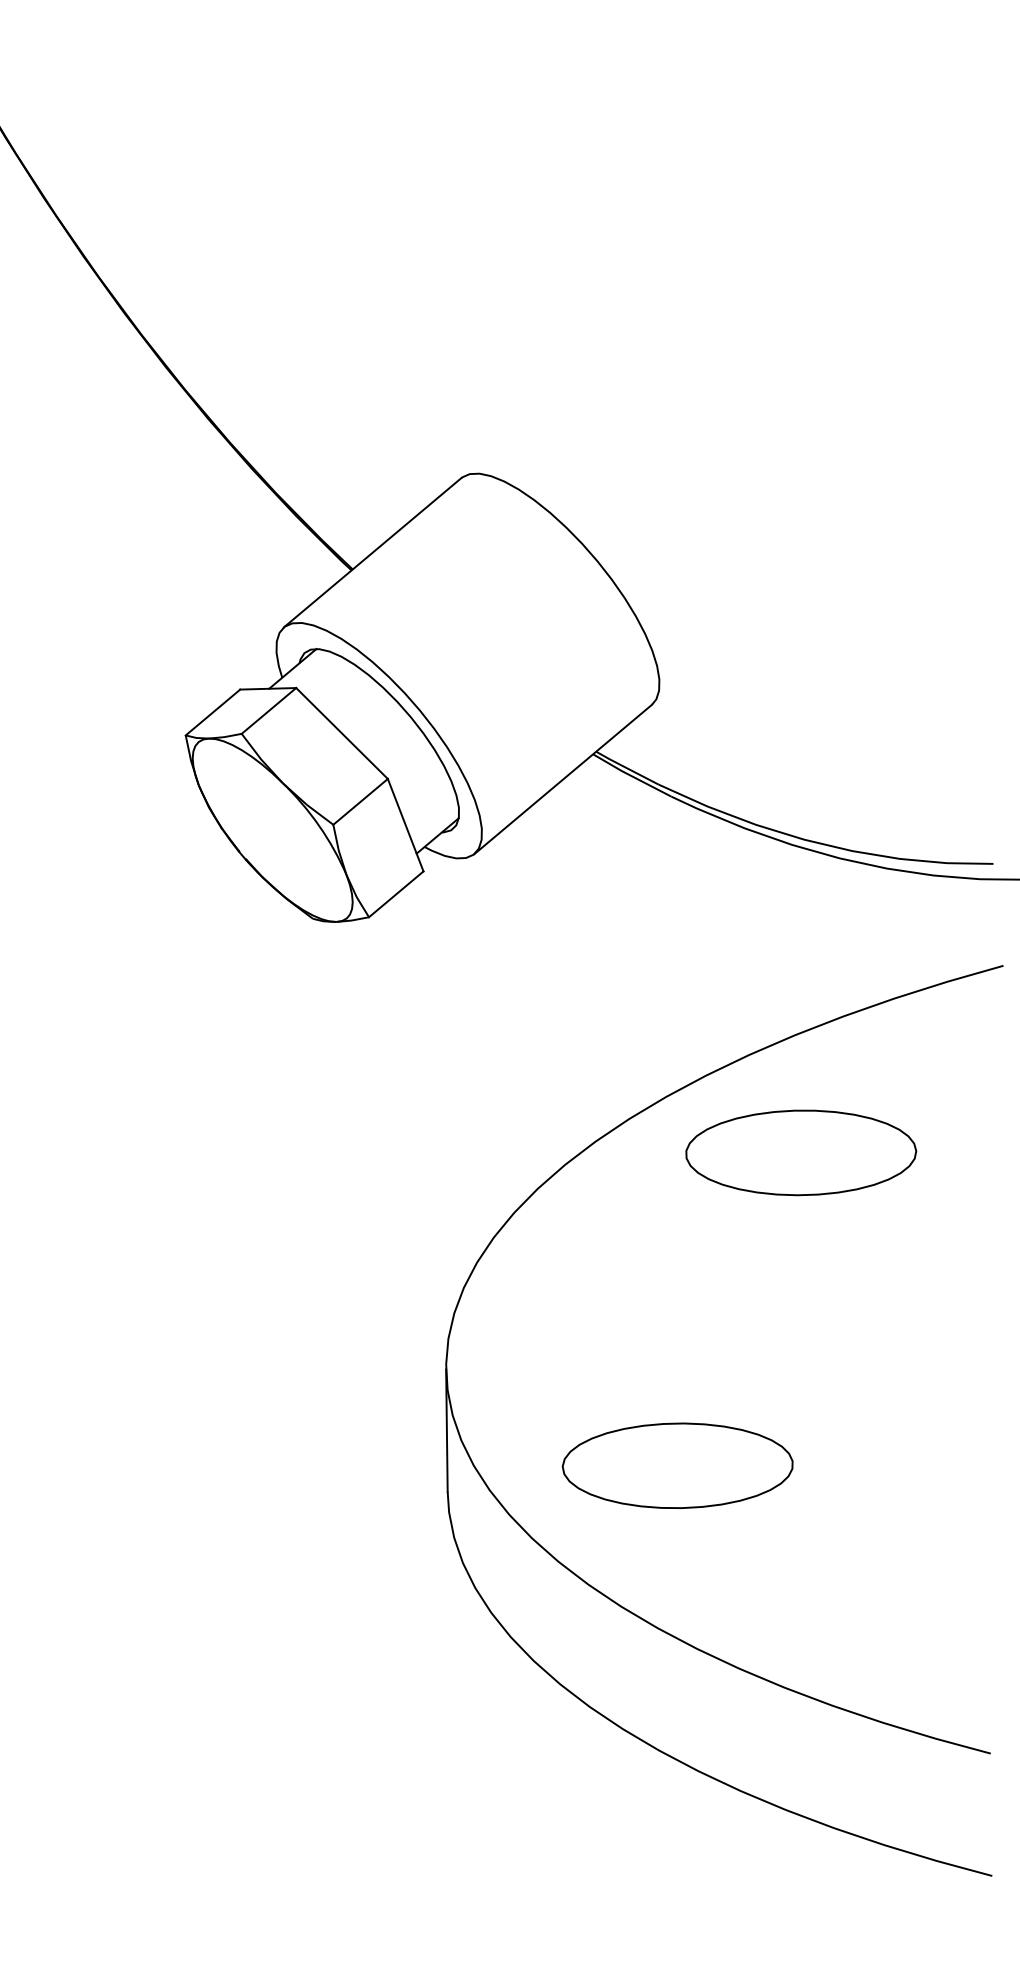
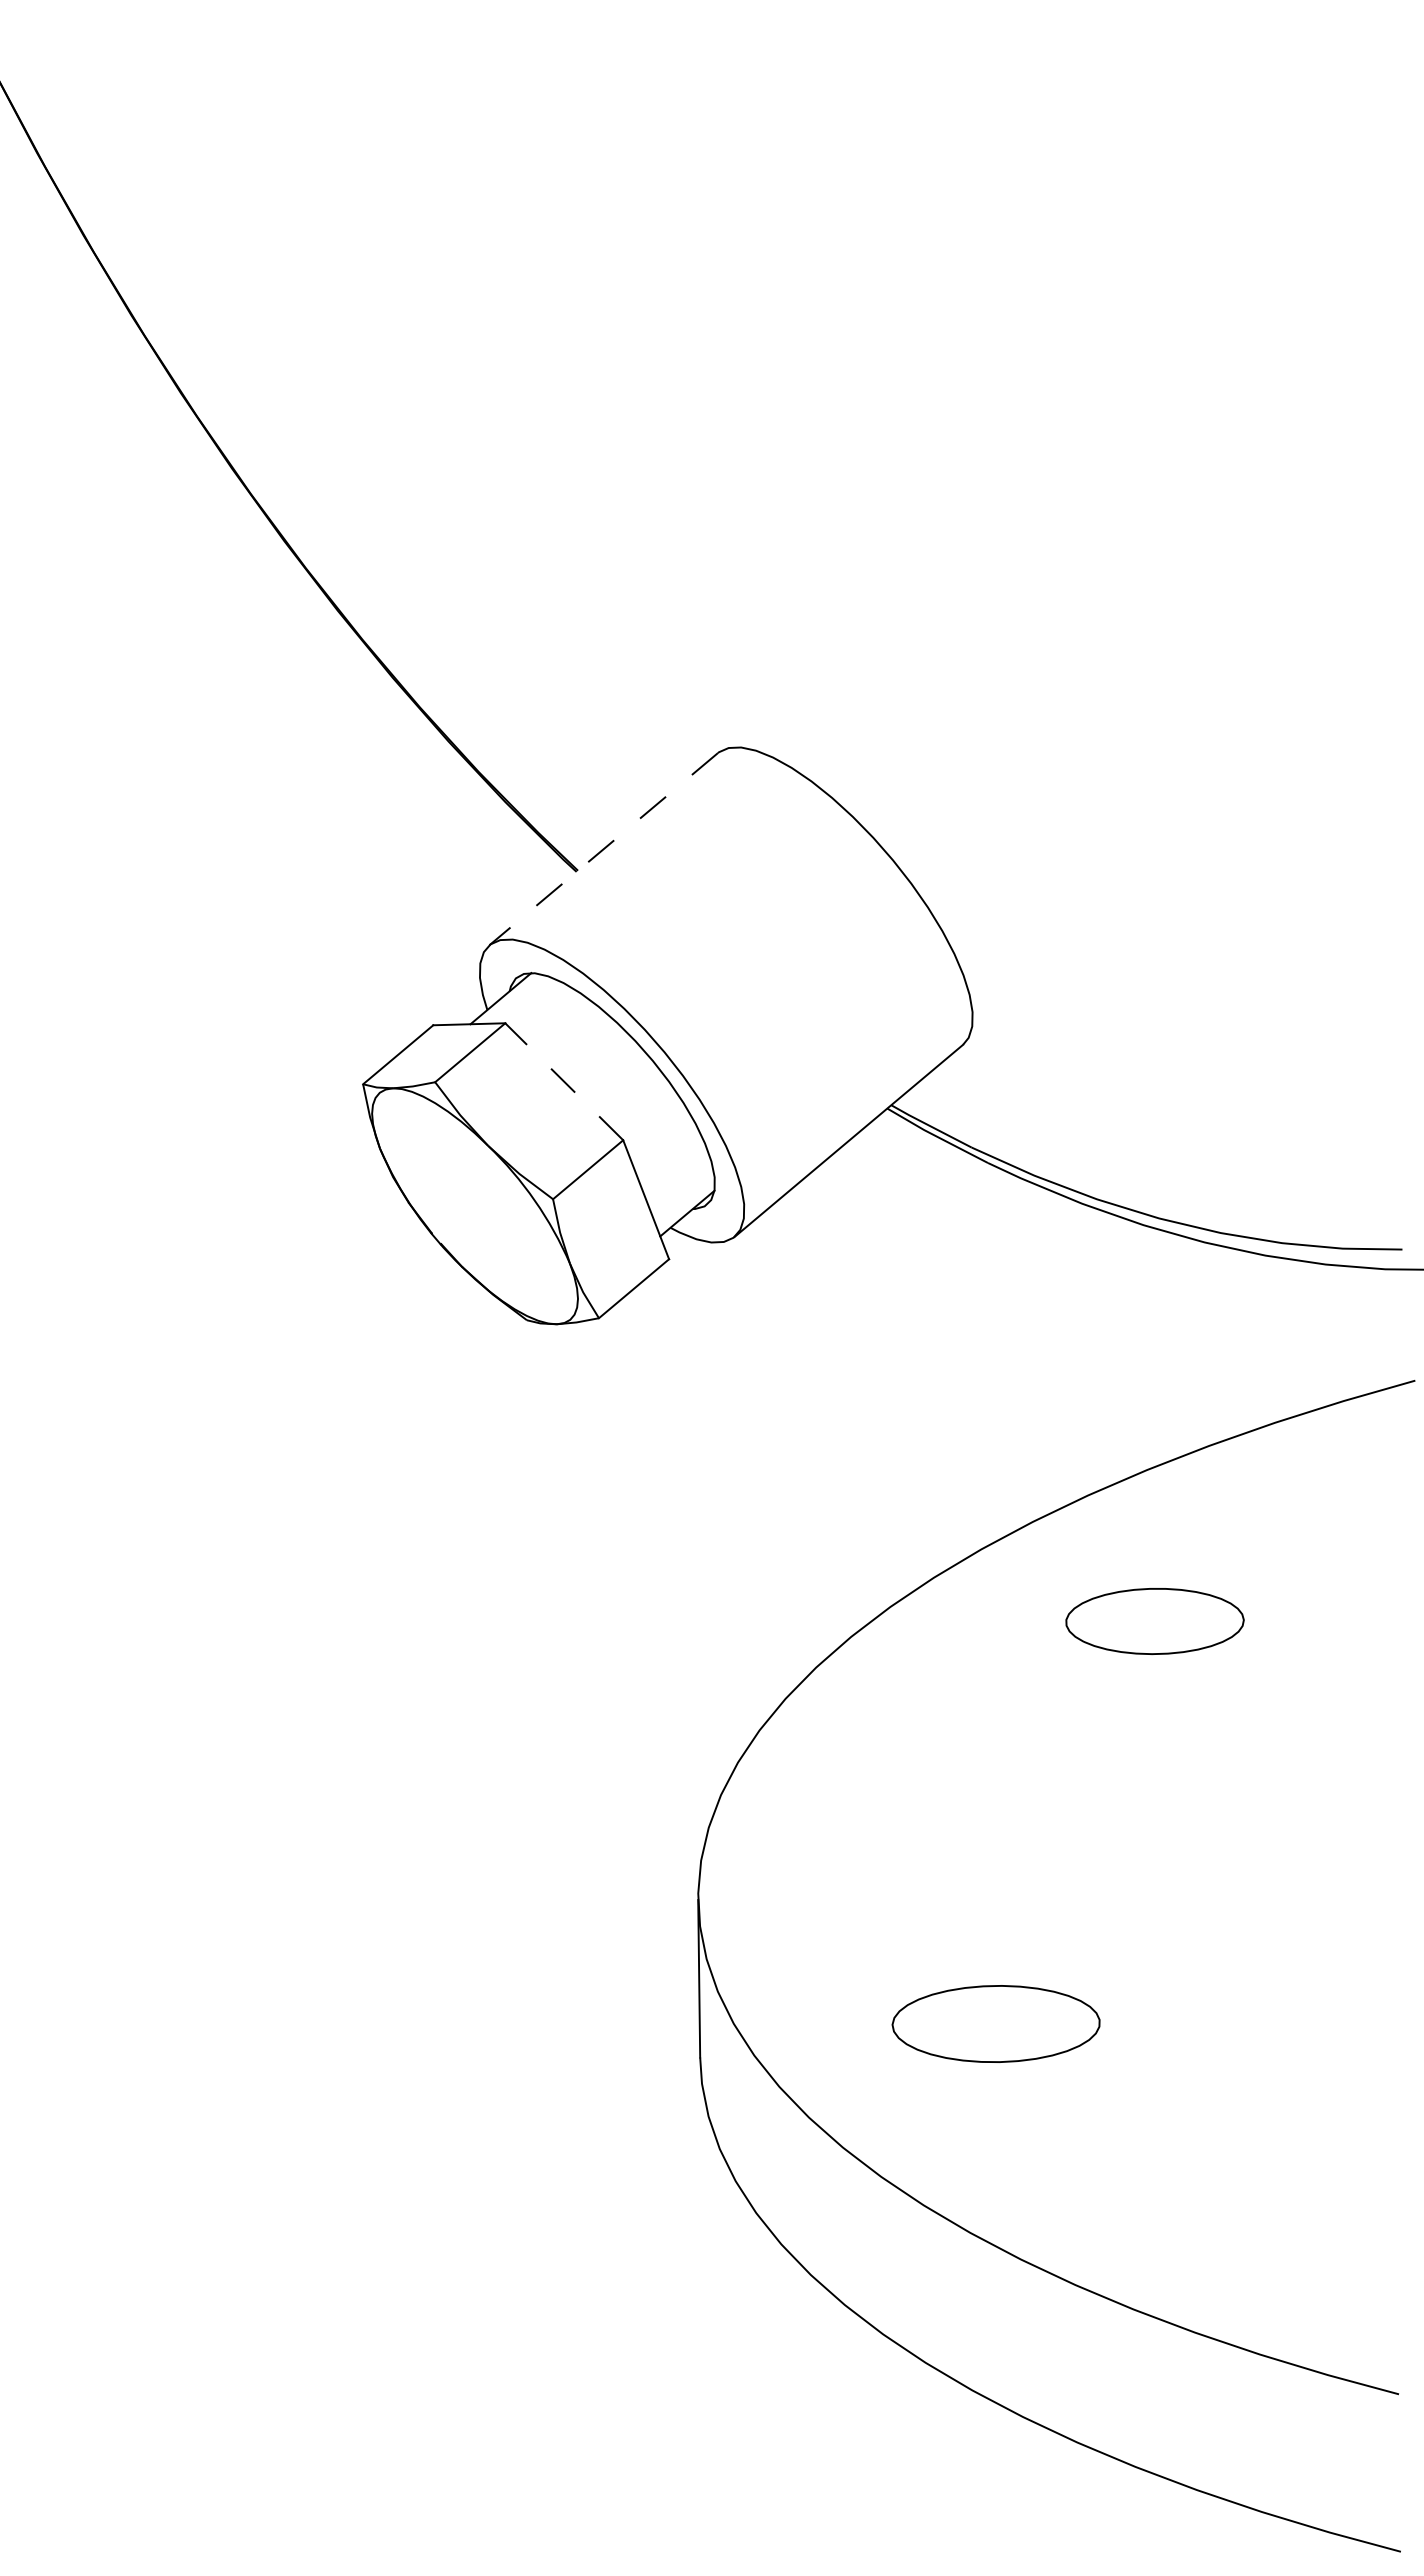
line: (372, 552) -> (603, 849), solid -> dashed
line: (341, 733) -> (563, 1081), solid -> dashed
part: (800, 1152) -> (1154, 1621), size x0.6
part: (677, 1465) -> (995, 2023), size x0.7

